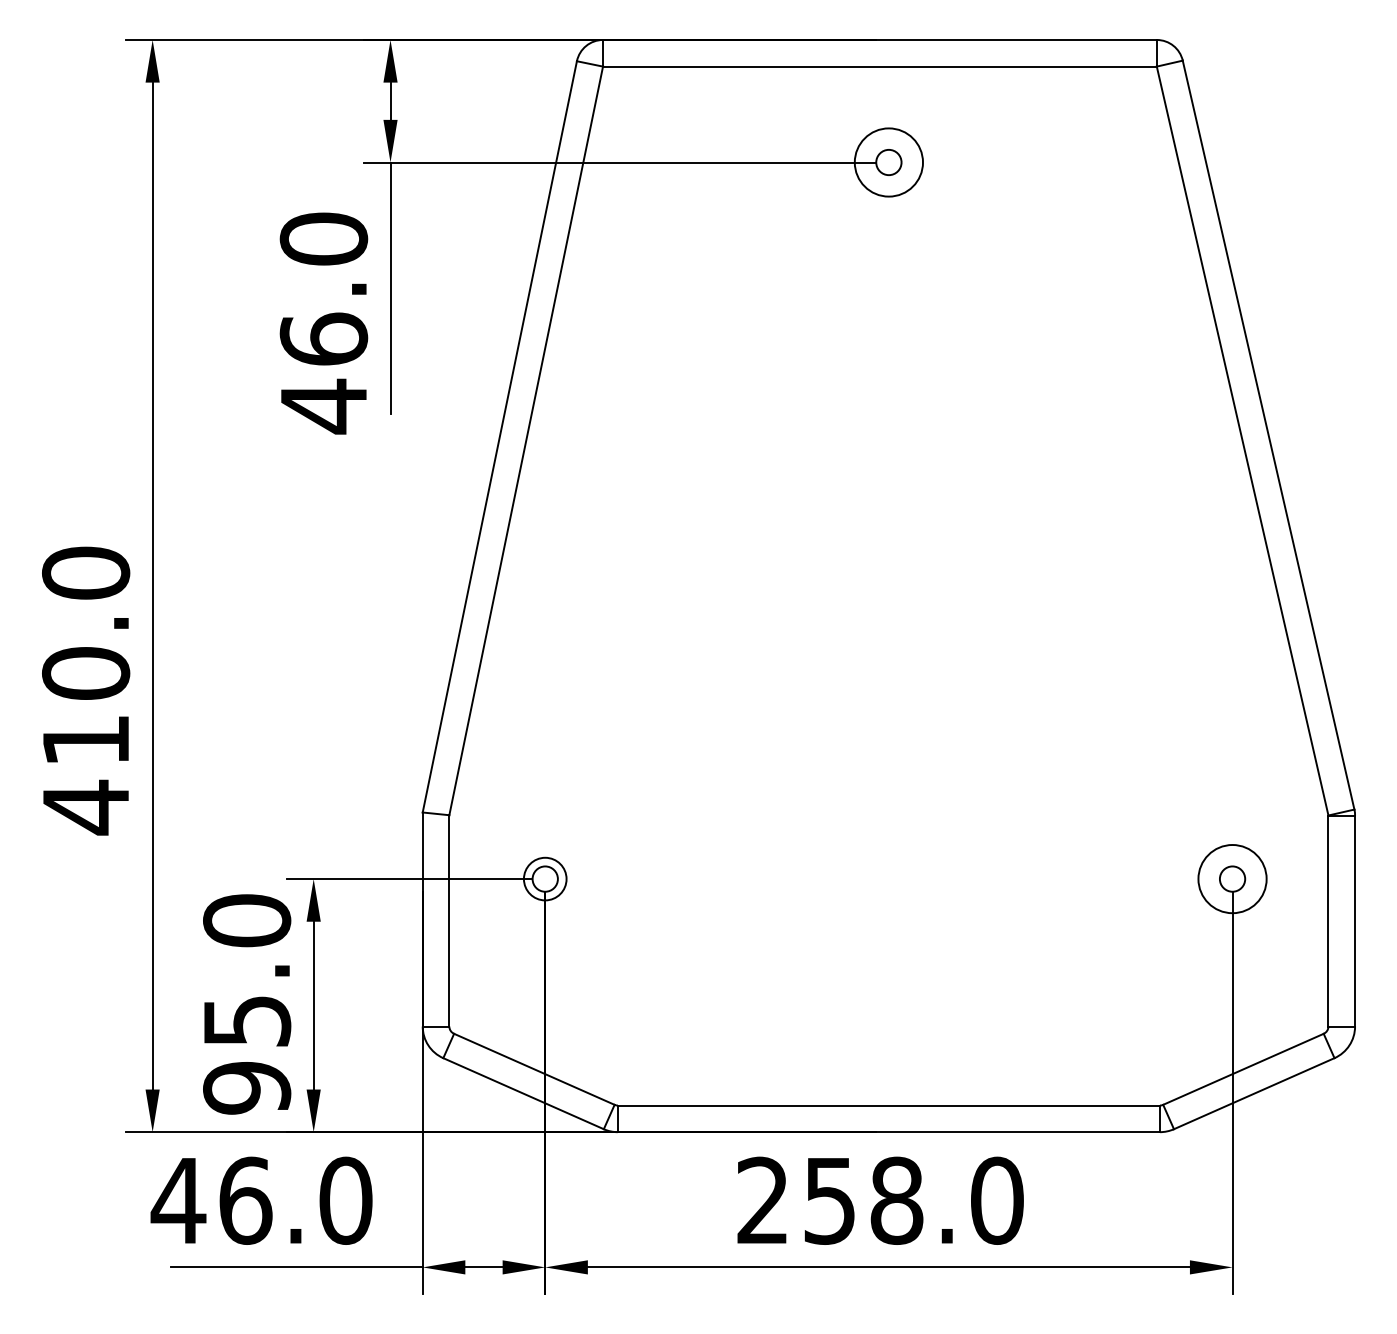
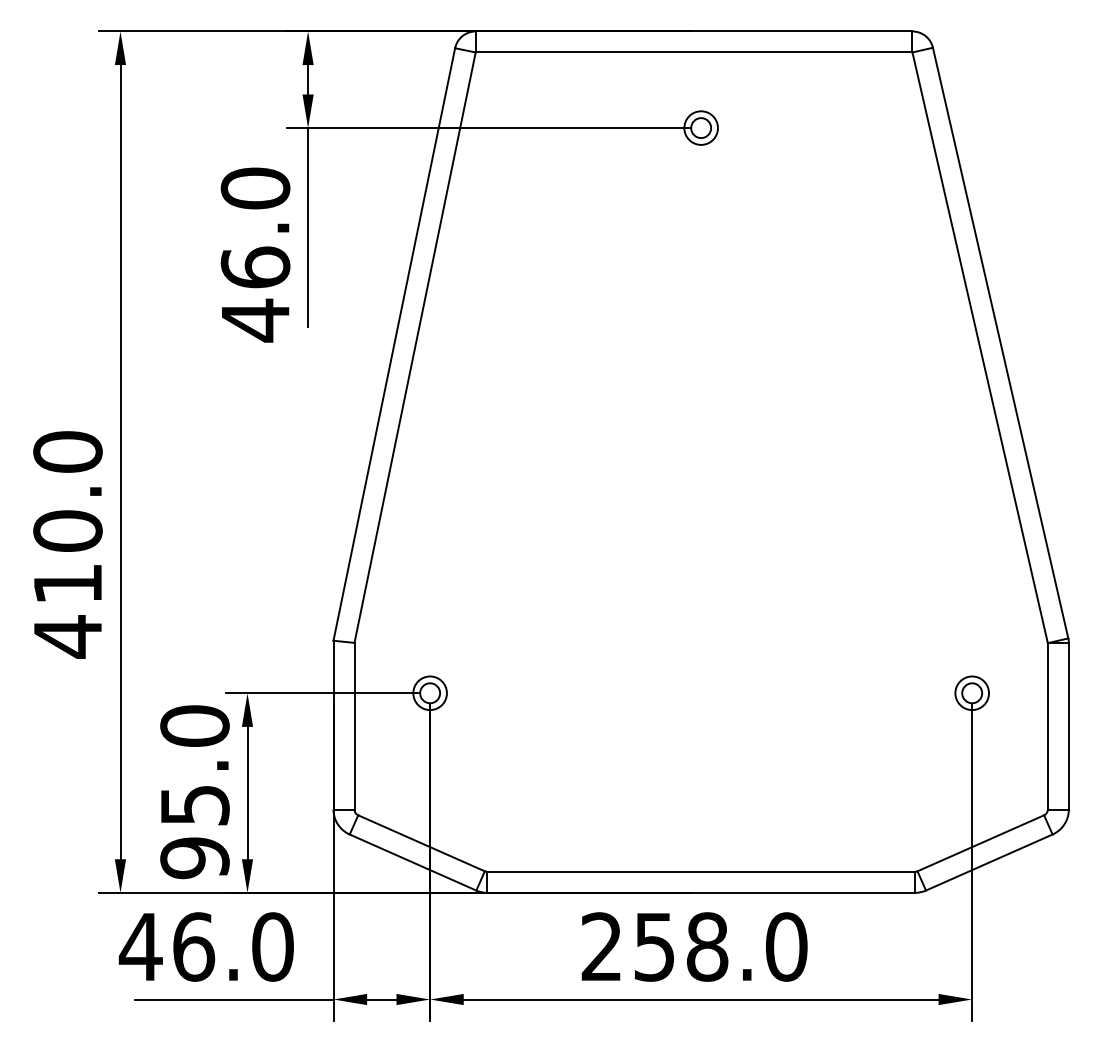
circle: (888, 162) -> (700, 128), size x0.62
circle: (1232, 878) -> (972, 692), size x0.62

